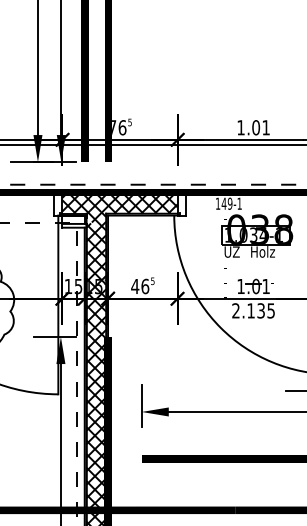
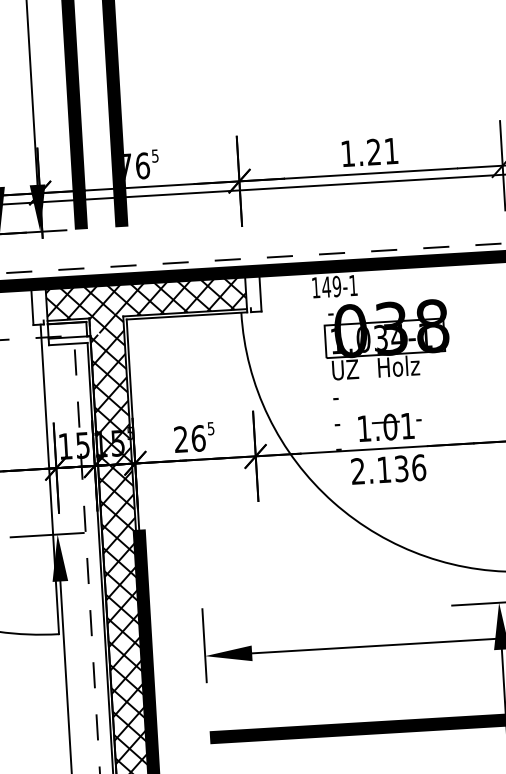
text: (256, 127) -> (374, 151), 1.01 -> 1.21
text: (135, 285) -> (181, 437), 46 -> 26
text: (271, 310) -> (419, 467), 2.135 -> 2.136

